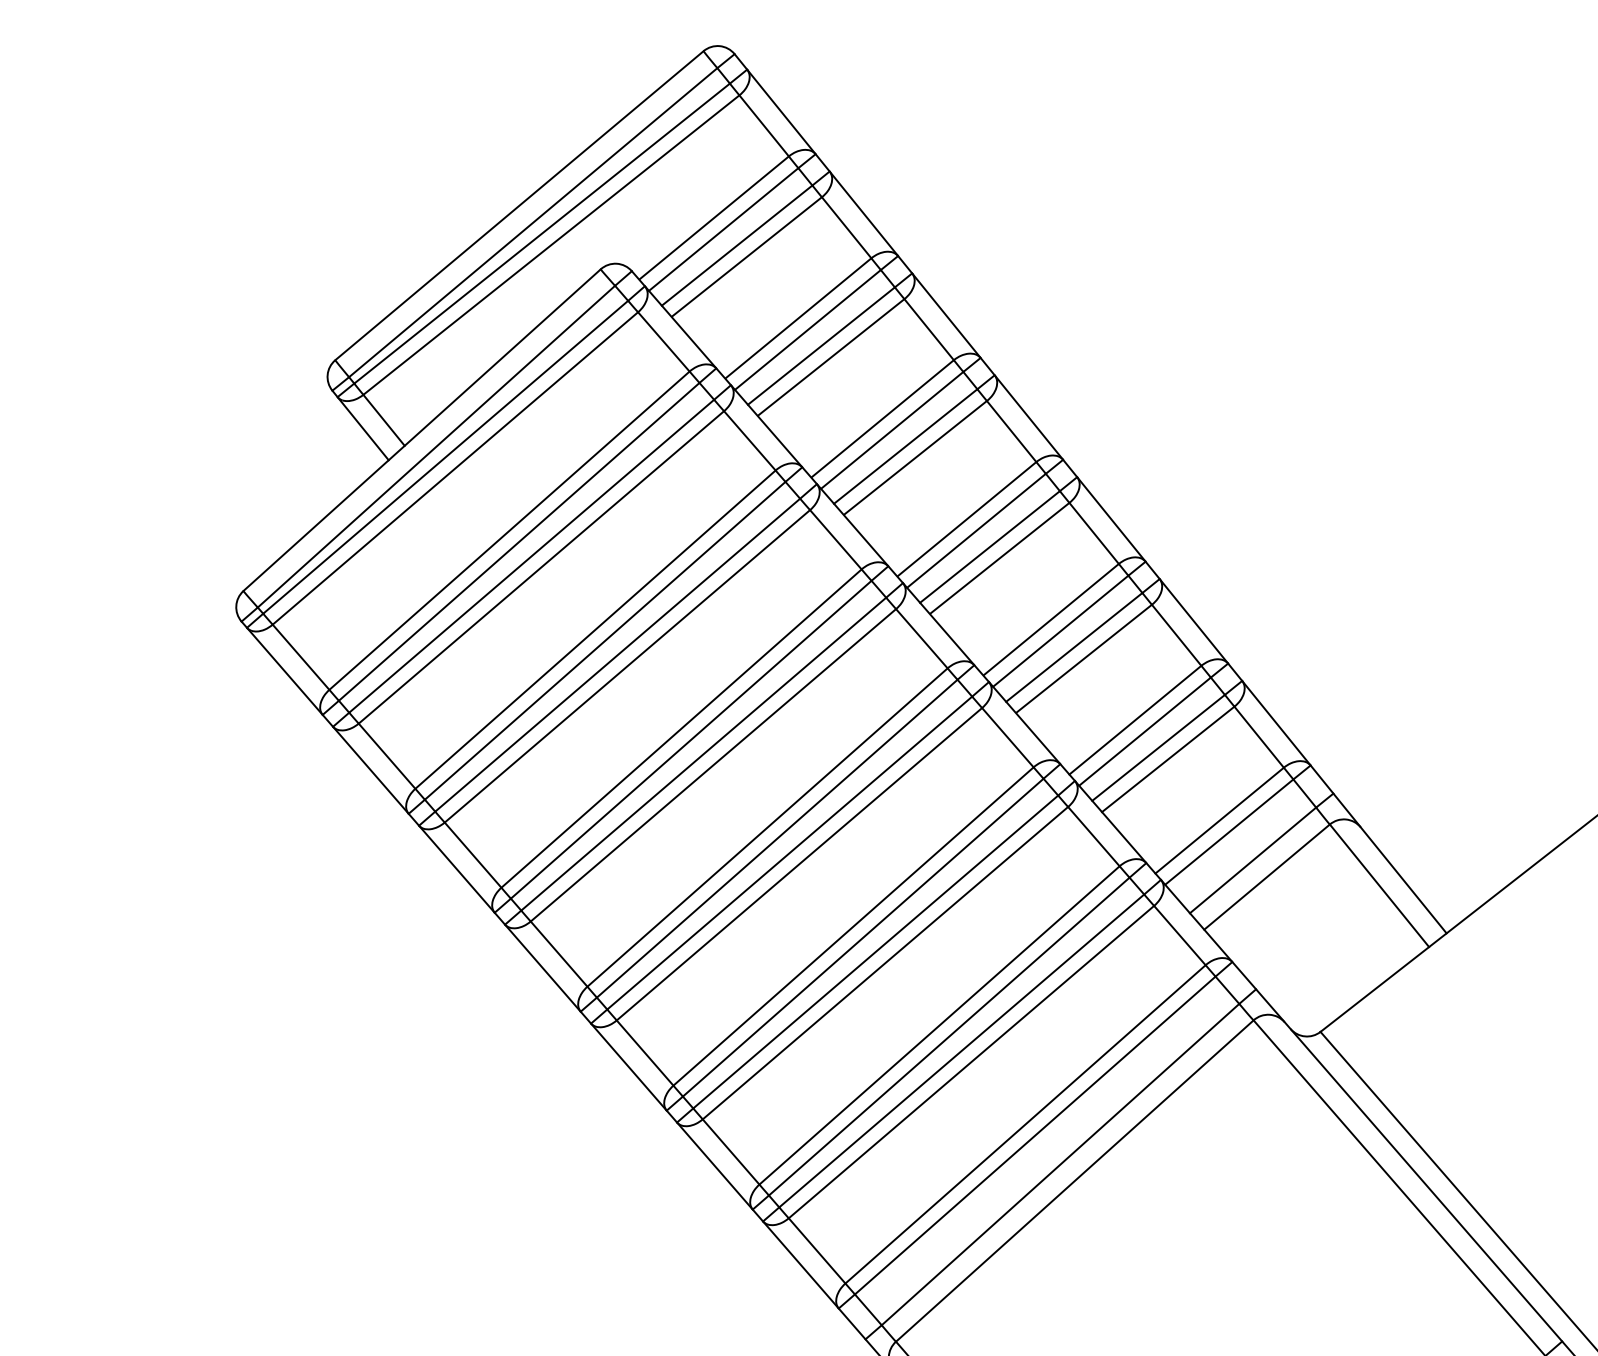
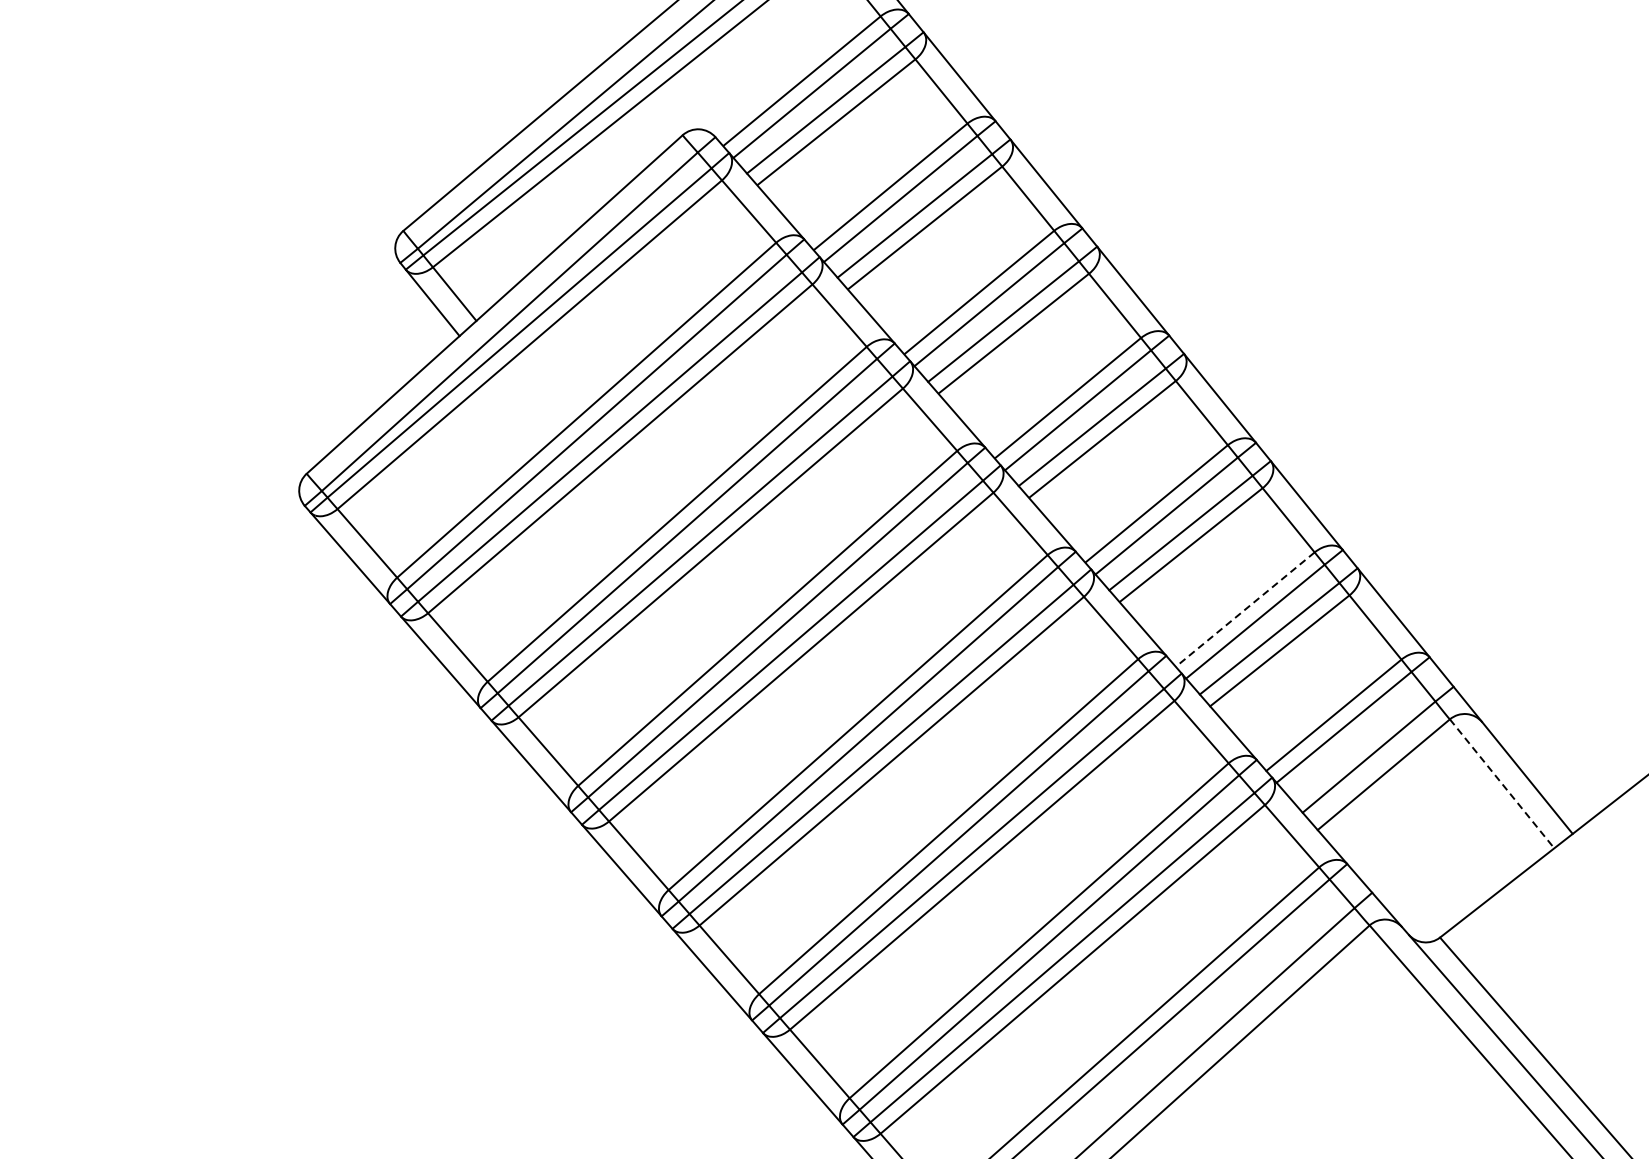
line: (1134, 720) -> (1244, 609), solid -> dashed
line: (1379, 885) -> (1502, 783), solid -> dashed

